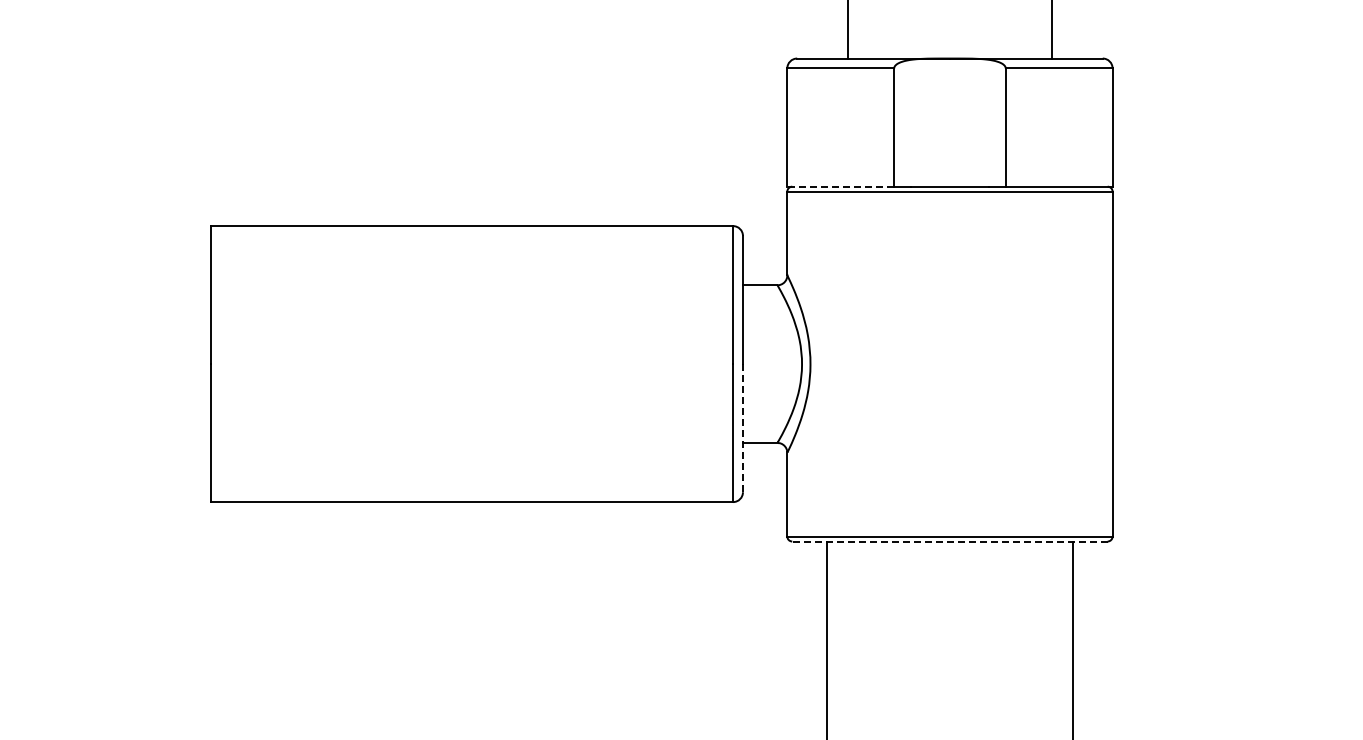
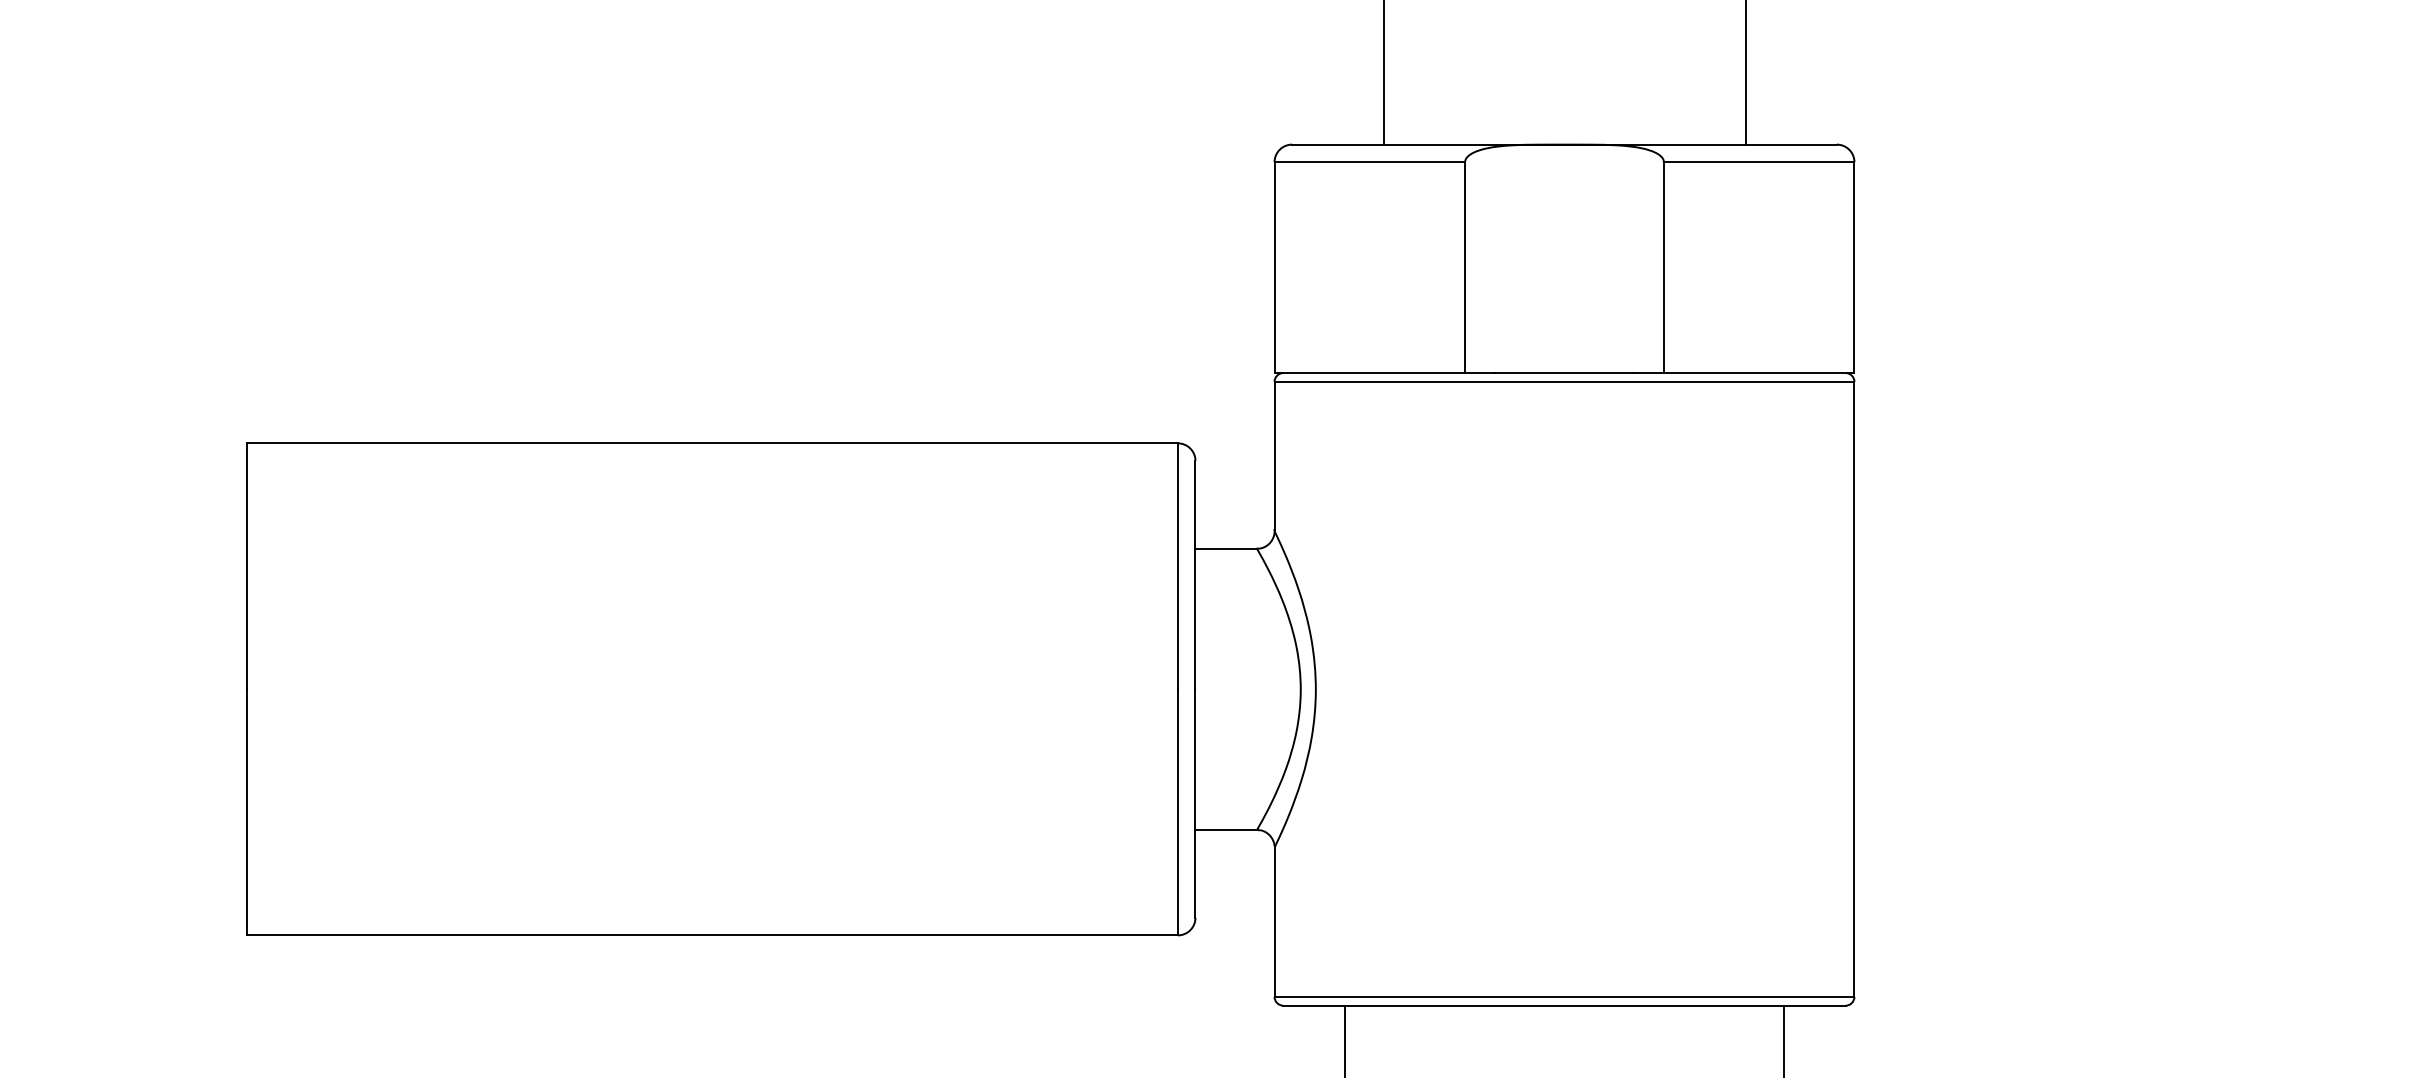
line: (840, 186) -> (1369, 372), dashed -> solid
line: (742, 428) -> (1194, 804), dashed -> solid
line: (949, 541) -> (1563, 1005), dashed -> solid

